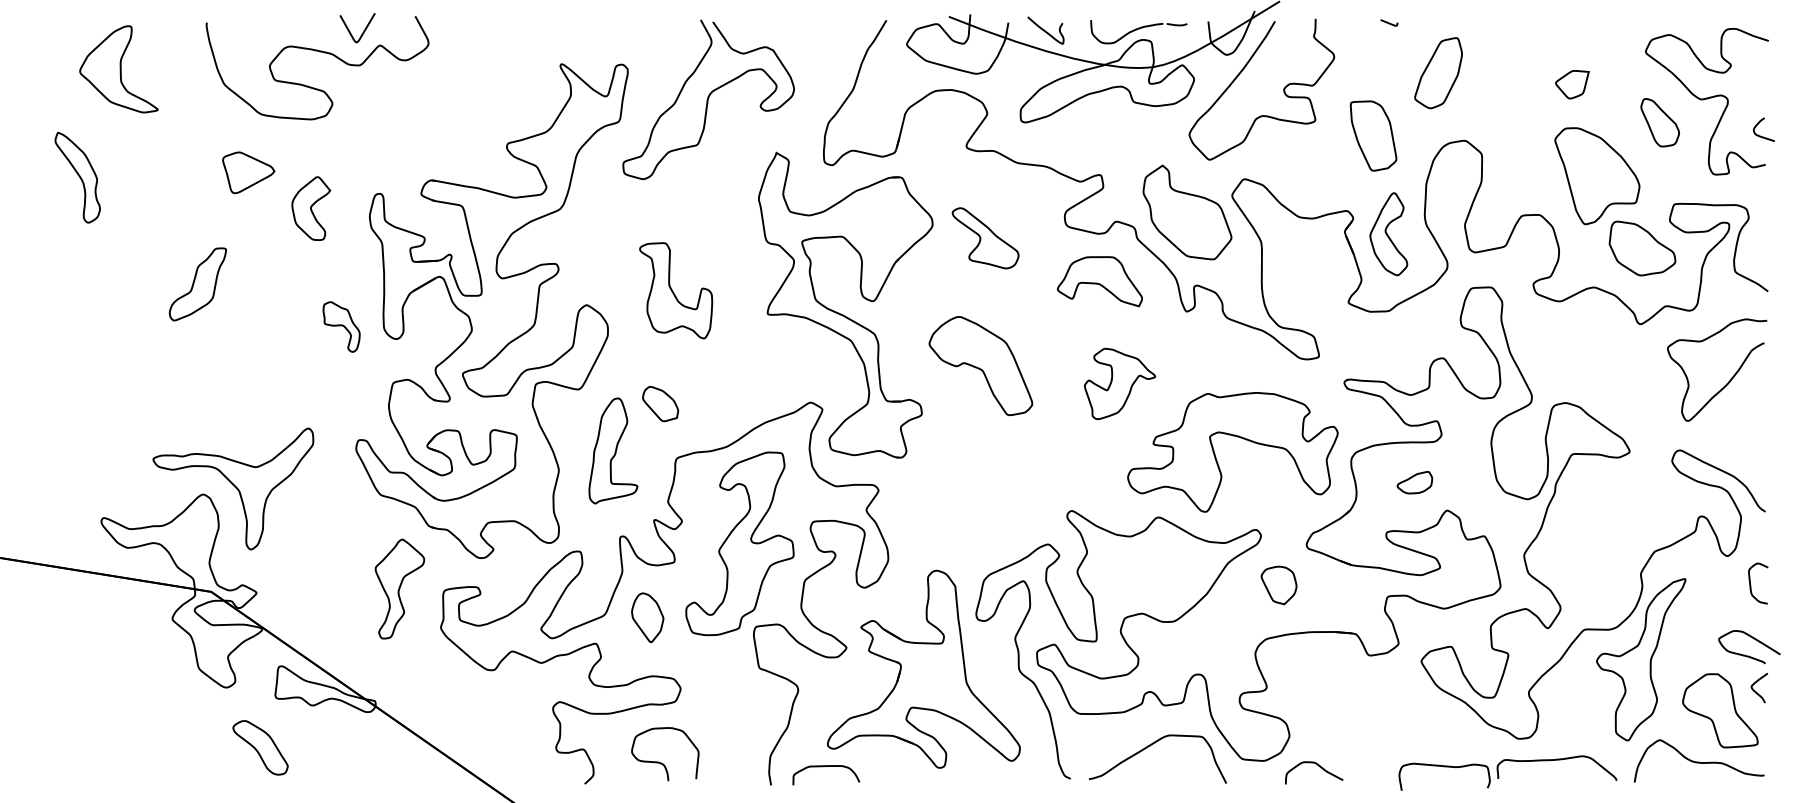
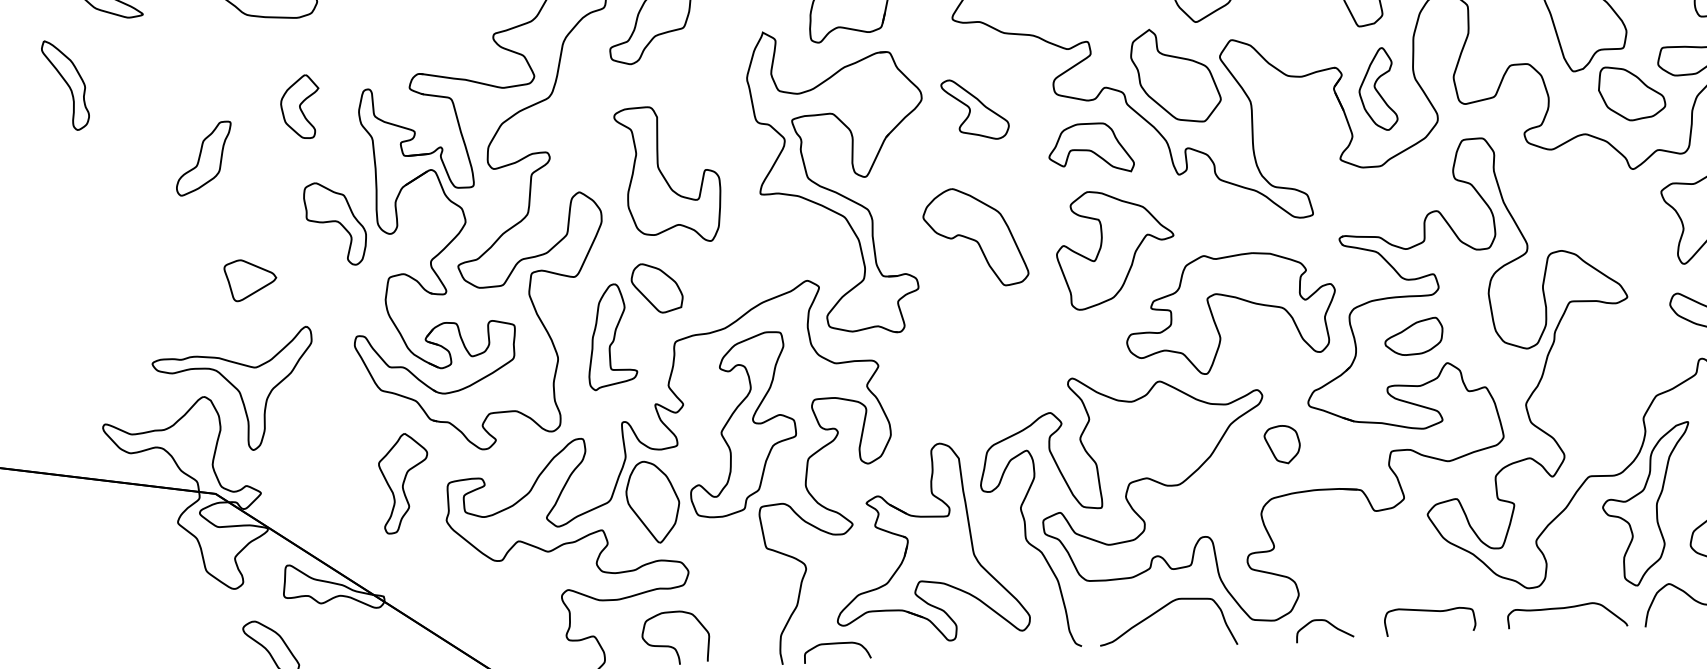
part: (248, 172) -> (250, 279), moved
part: (197, 284) -> (203, 158), moved
part: (675, 290) -> (667, 174), size x1.43
part: (341, 326) -> (335, 223), size x1.67
part: (1119, 383) -> (1114, 249), size x1.67
part: (660, 403) -> (656, 287), size x1.43
part: (1414, 482) -> (1413, 336), size x1.67
part: (647, 617) -> (652, 502), size x1.67
curve: (1444, 767) -> (1429, 611), moved

